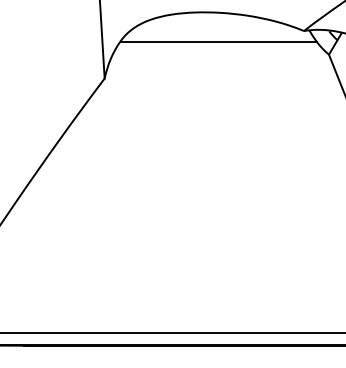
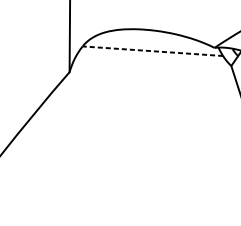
line: (218, 41) -> (152, 51), solid -> dashed

